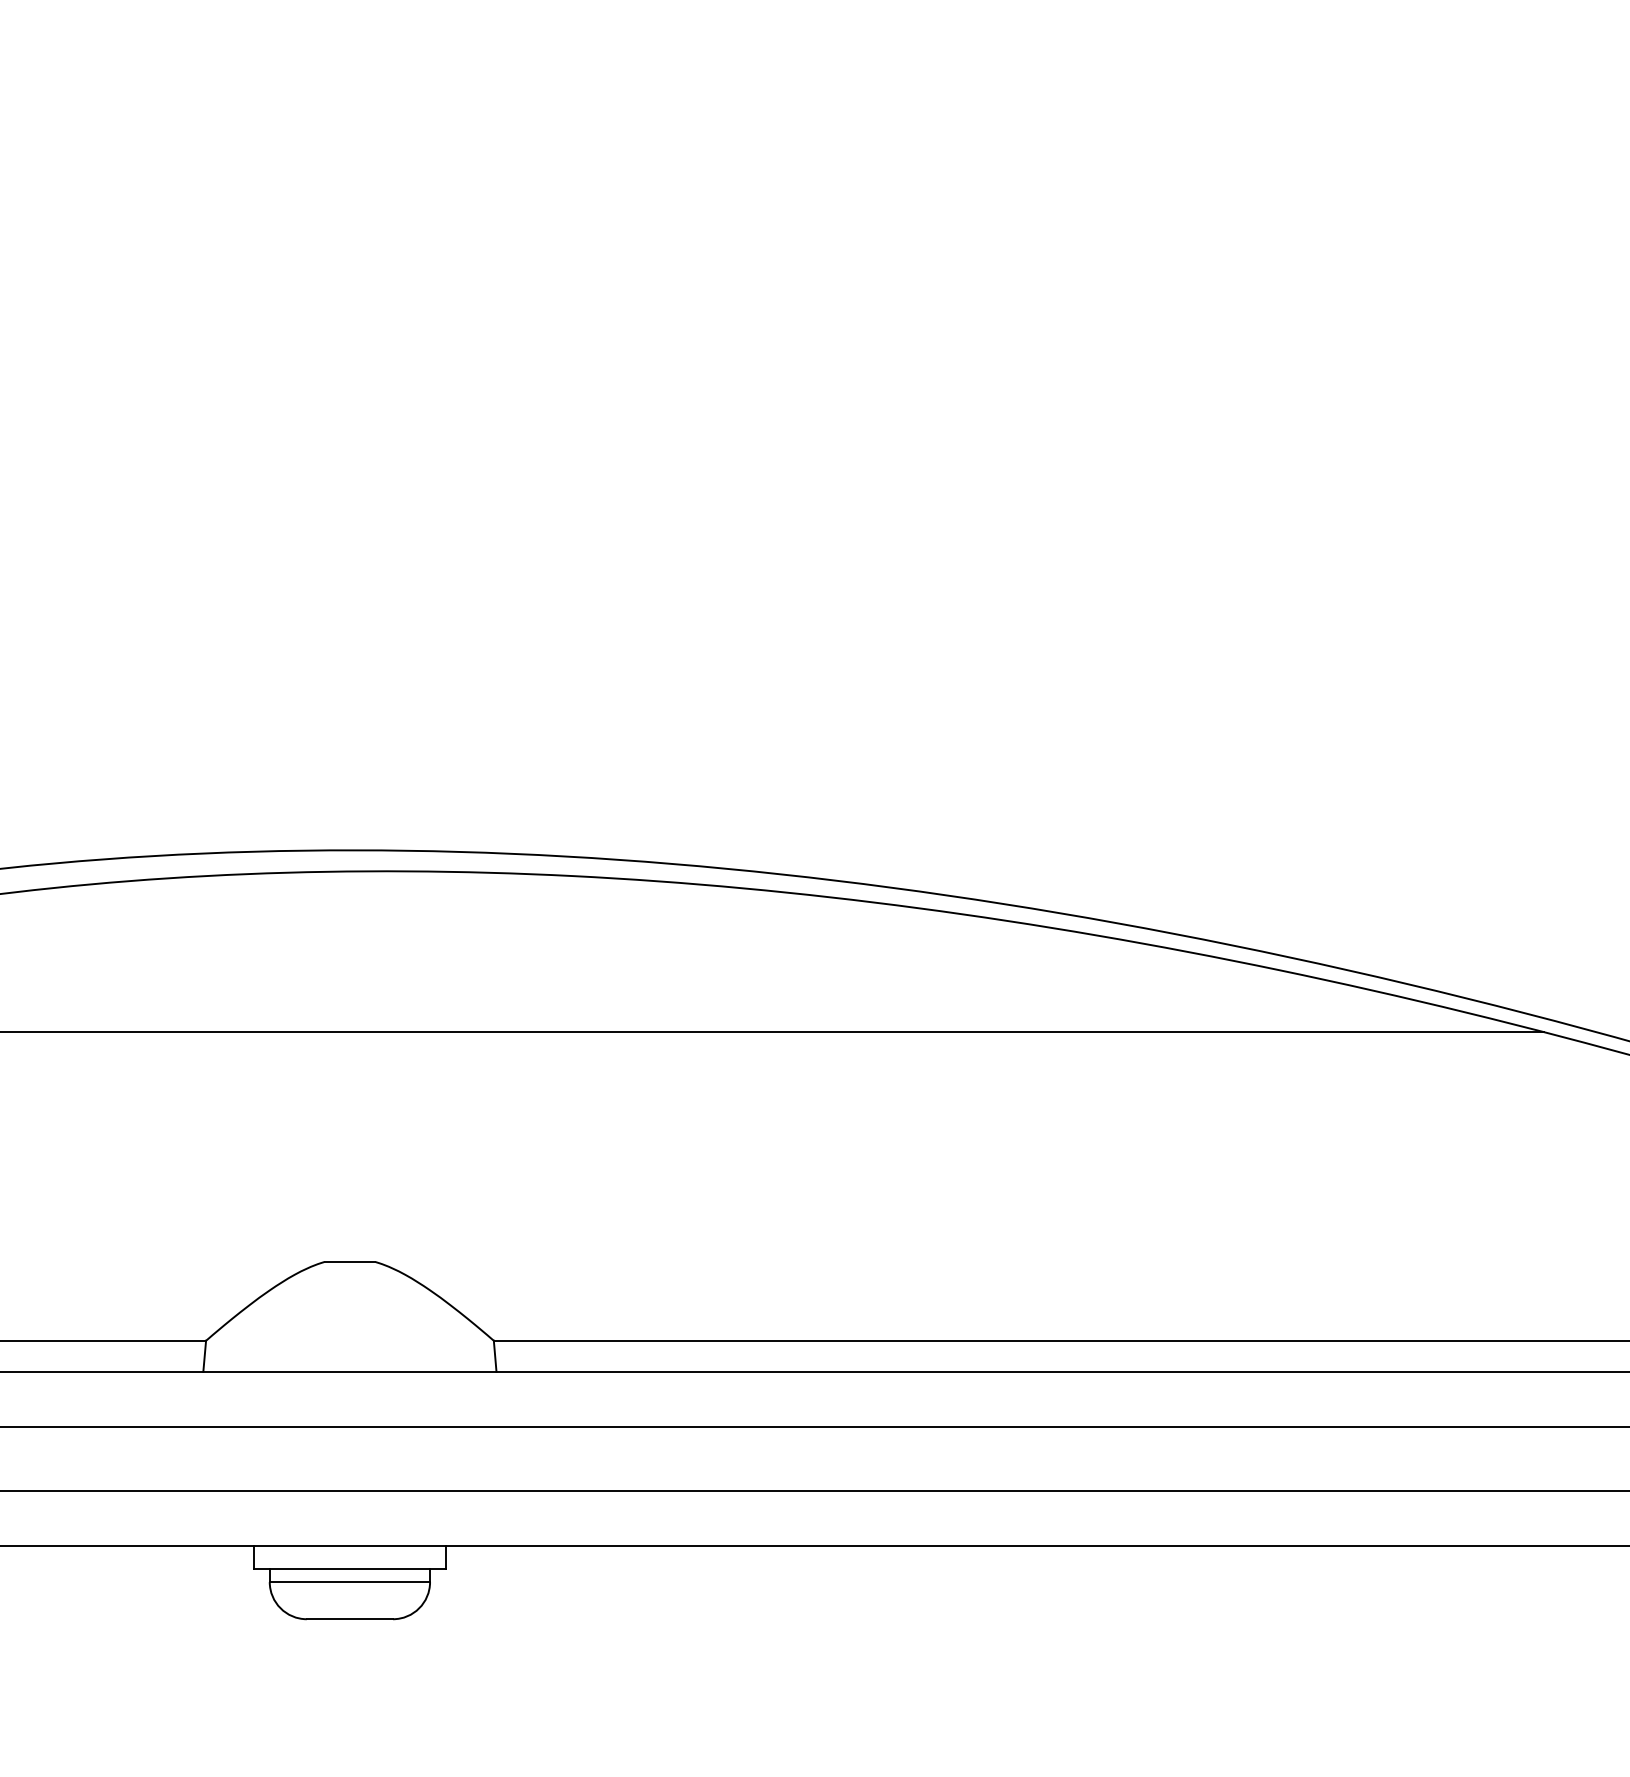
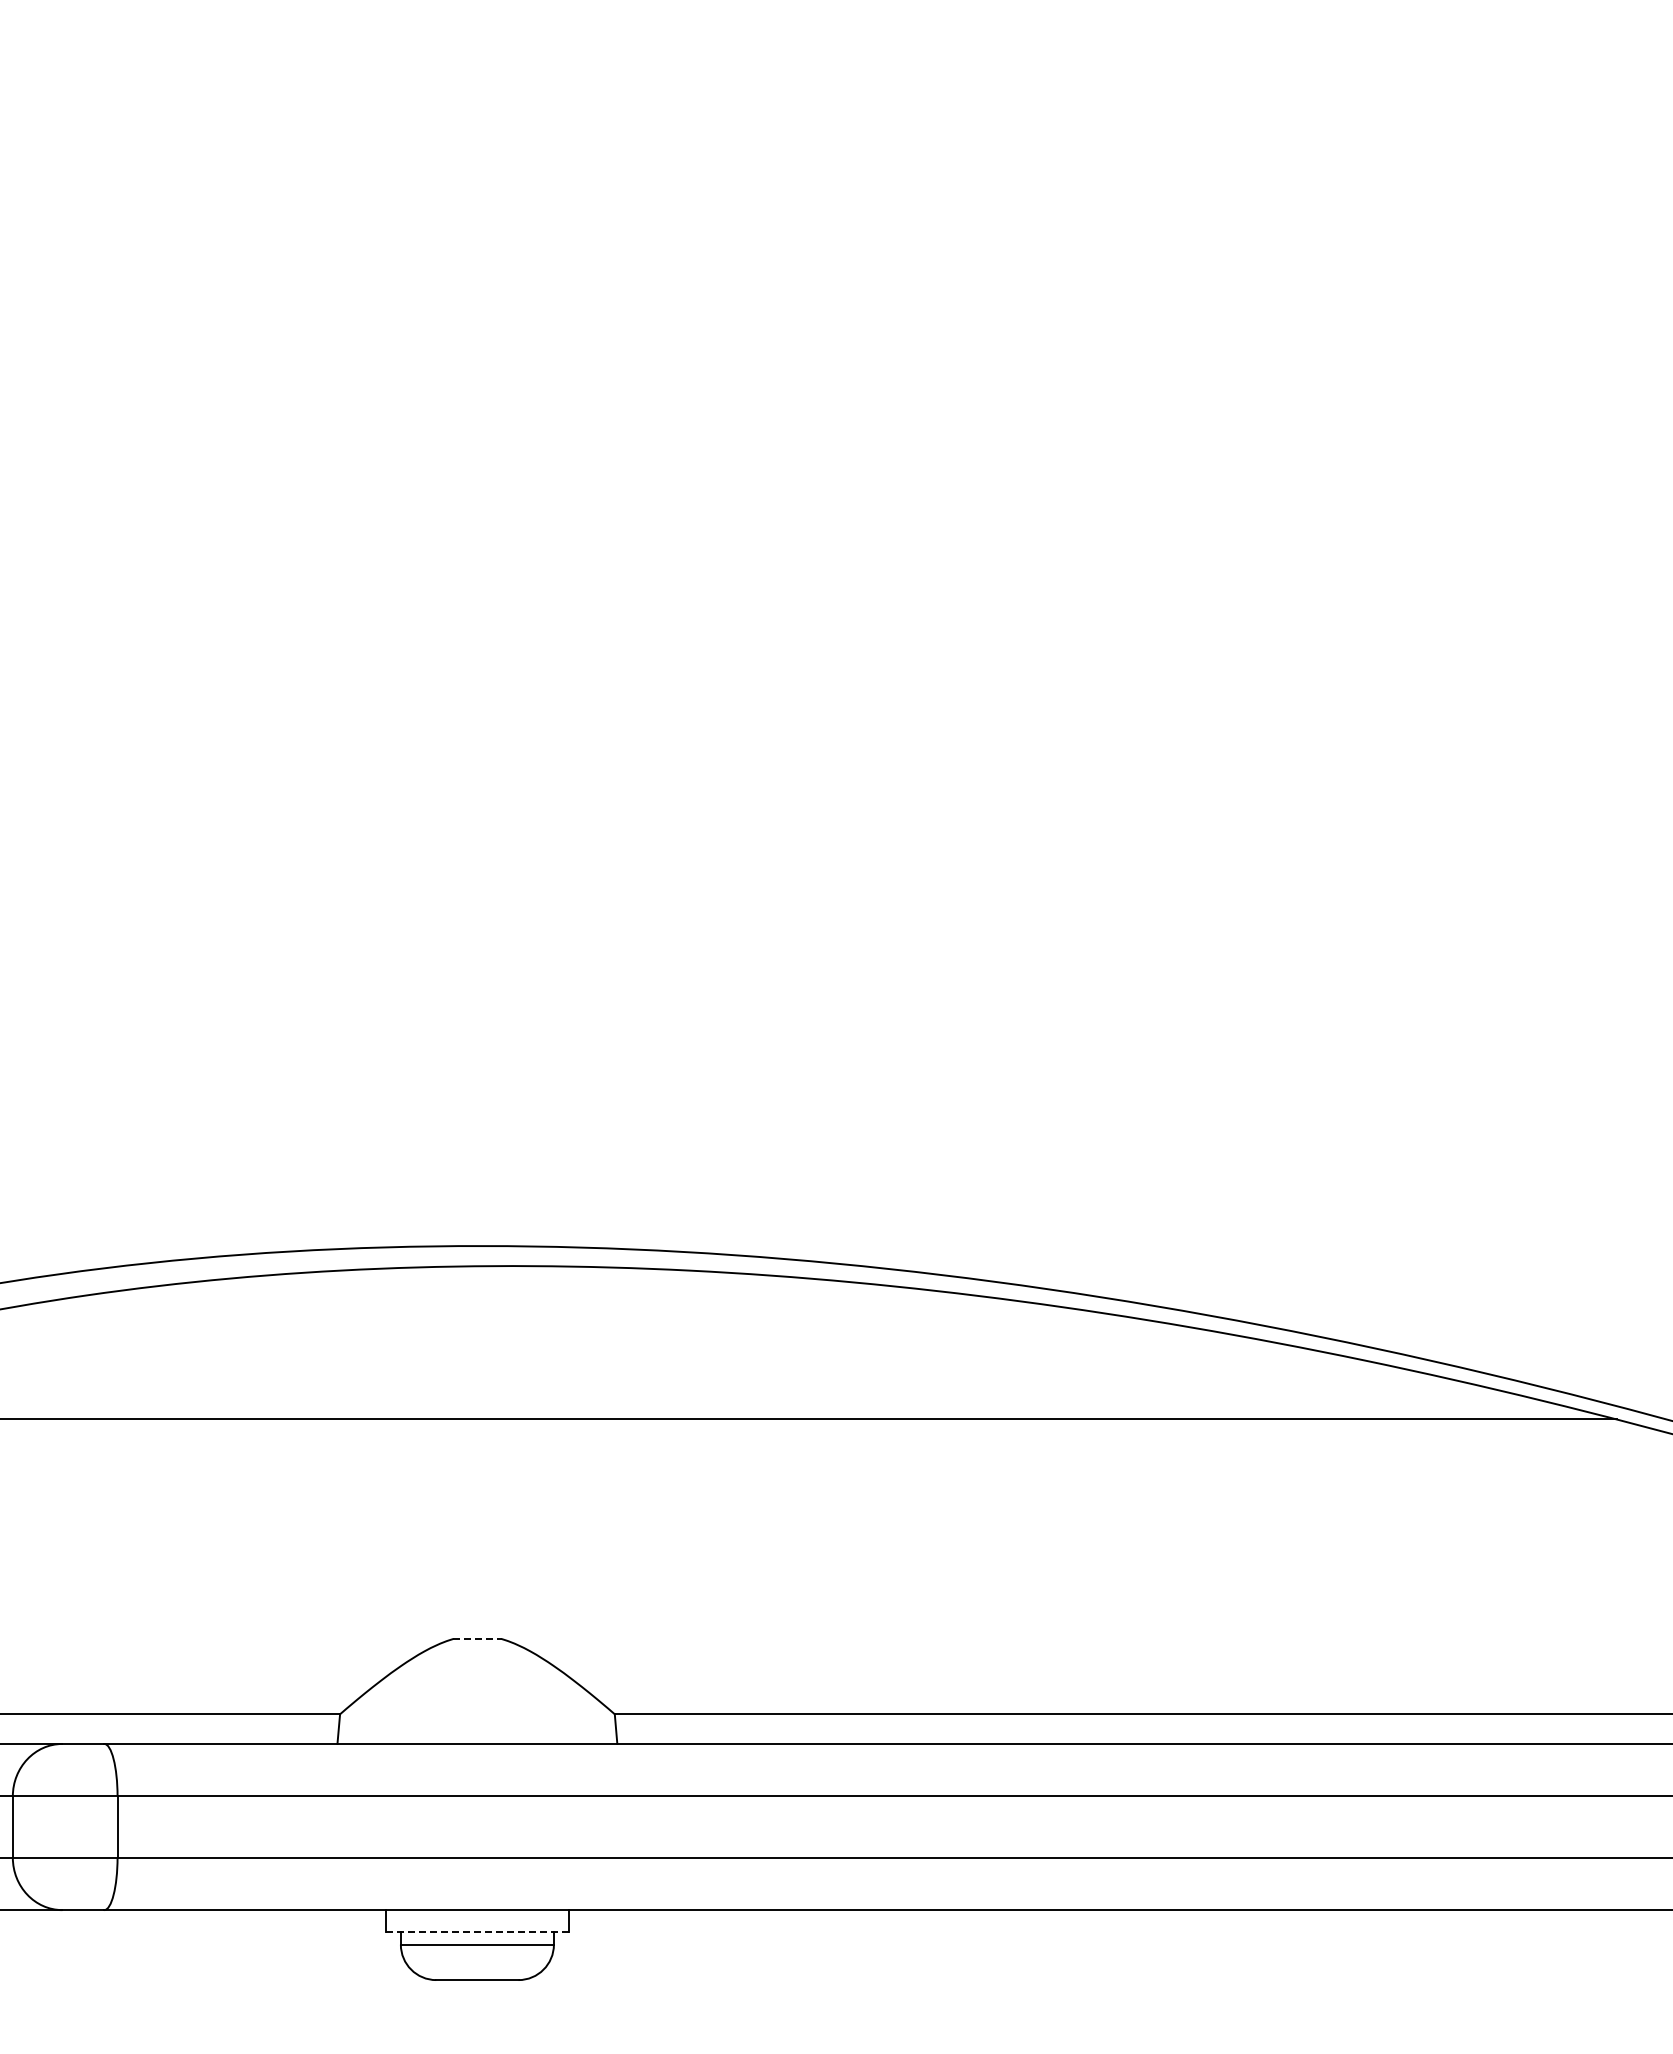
line: (350, 1262) -> (477, 1639), solid -> dashed
line: (350, 1568) -> (477, 1931), solid -> dashed

